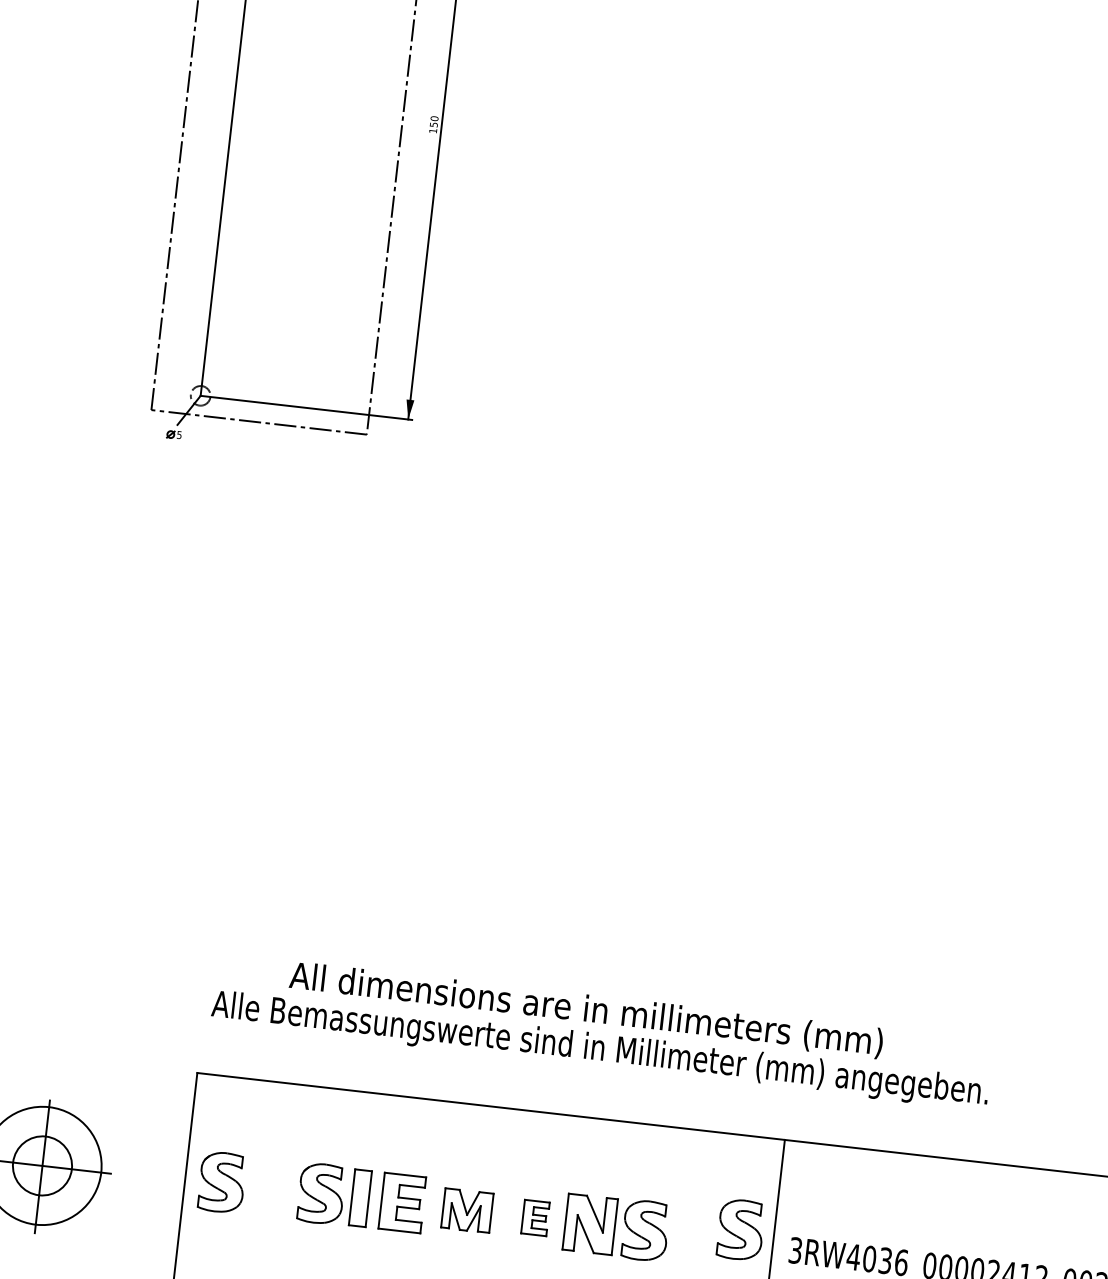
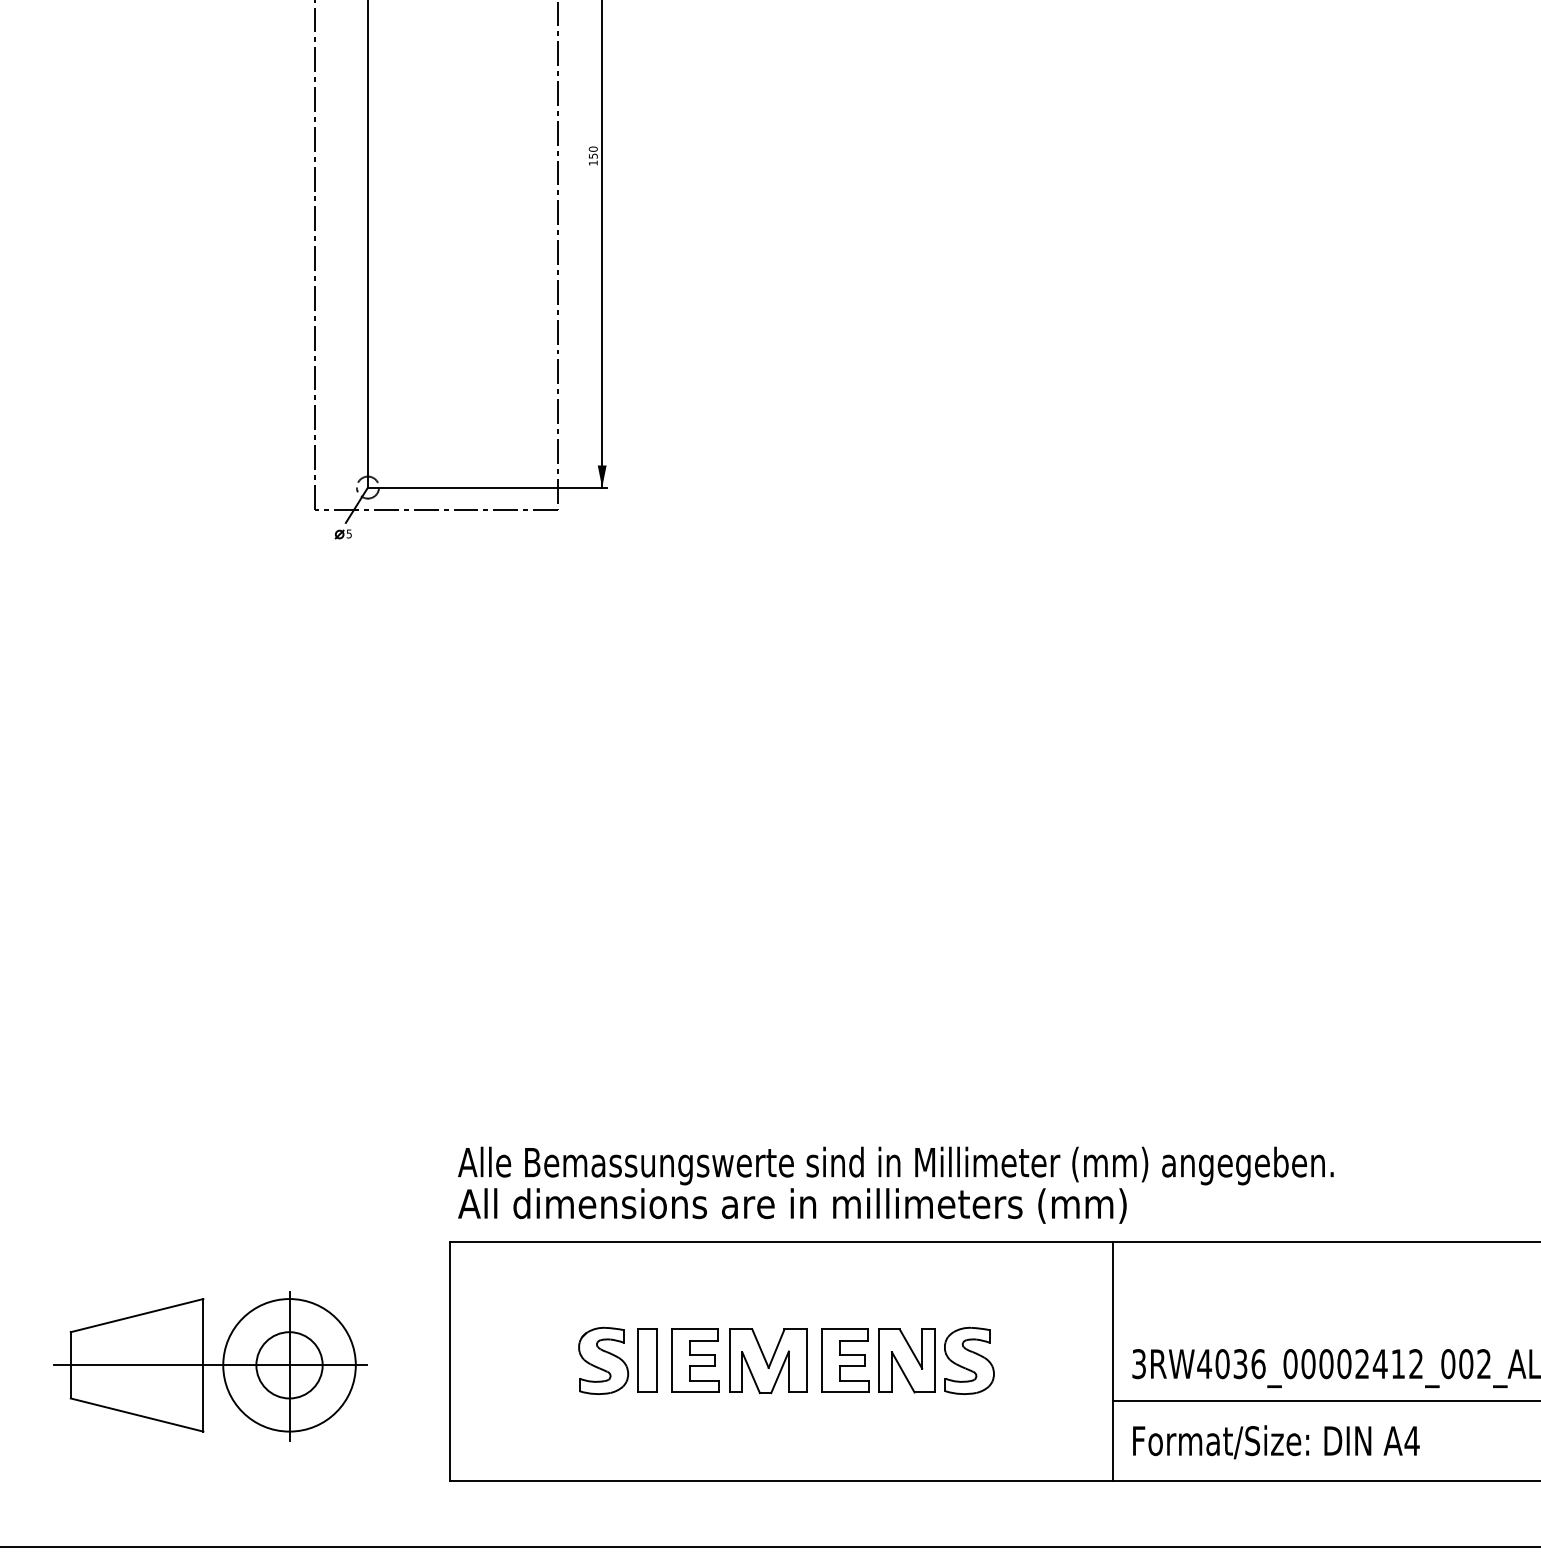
text: (586, 1009) -> (792, 1205), moved
part: (221, 1182) -> (491, 1360), removed
part: (467, 1210) -> (768, 1361), size x1.43
part: (535, 1217) -> (845, 1360), size x1.67
part: (740, 1229) -> (1075, 1347), removed

